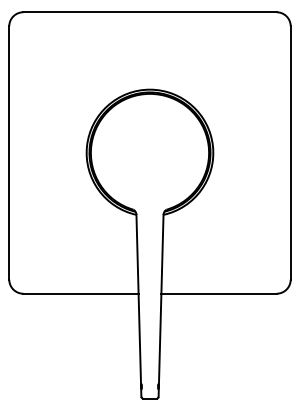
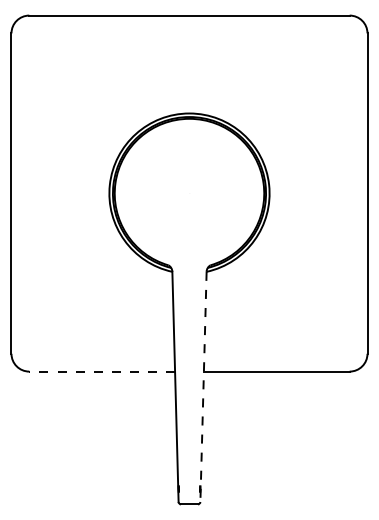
line: (81, 293) -> (102, 371), solid -> dashed
line: (161, 306) -> (203, 387), solid -> dashed

